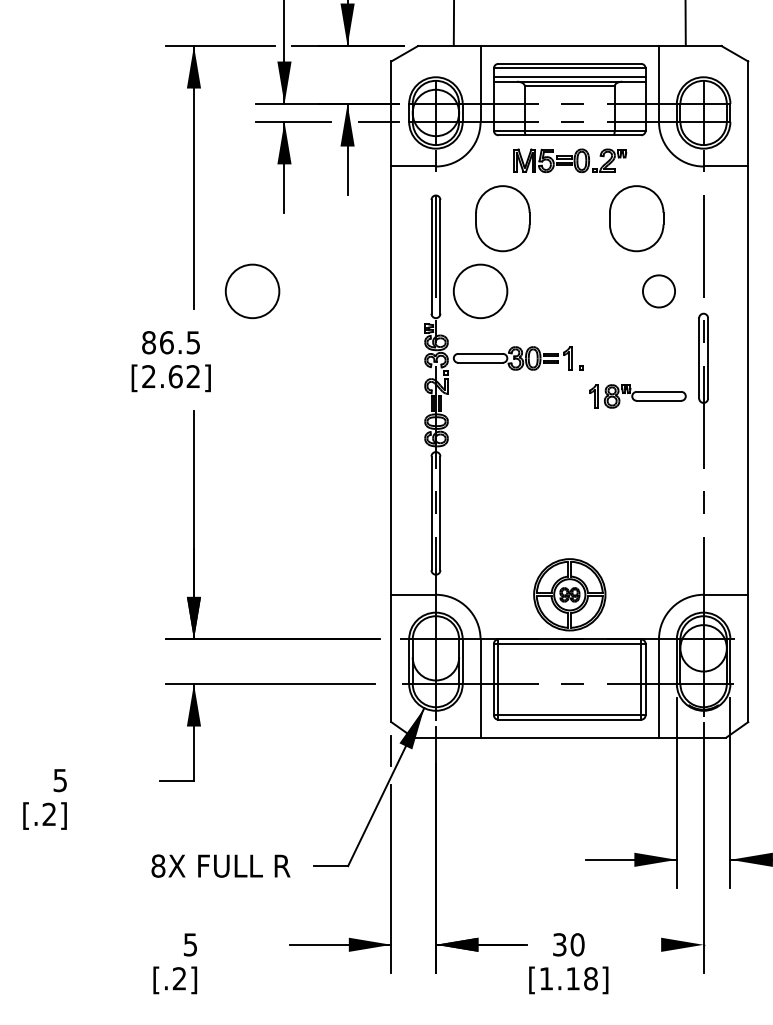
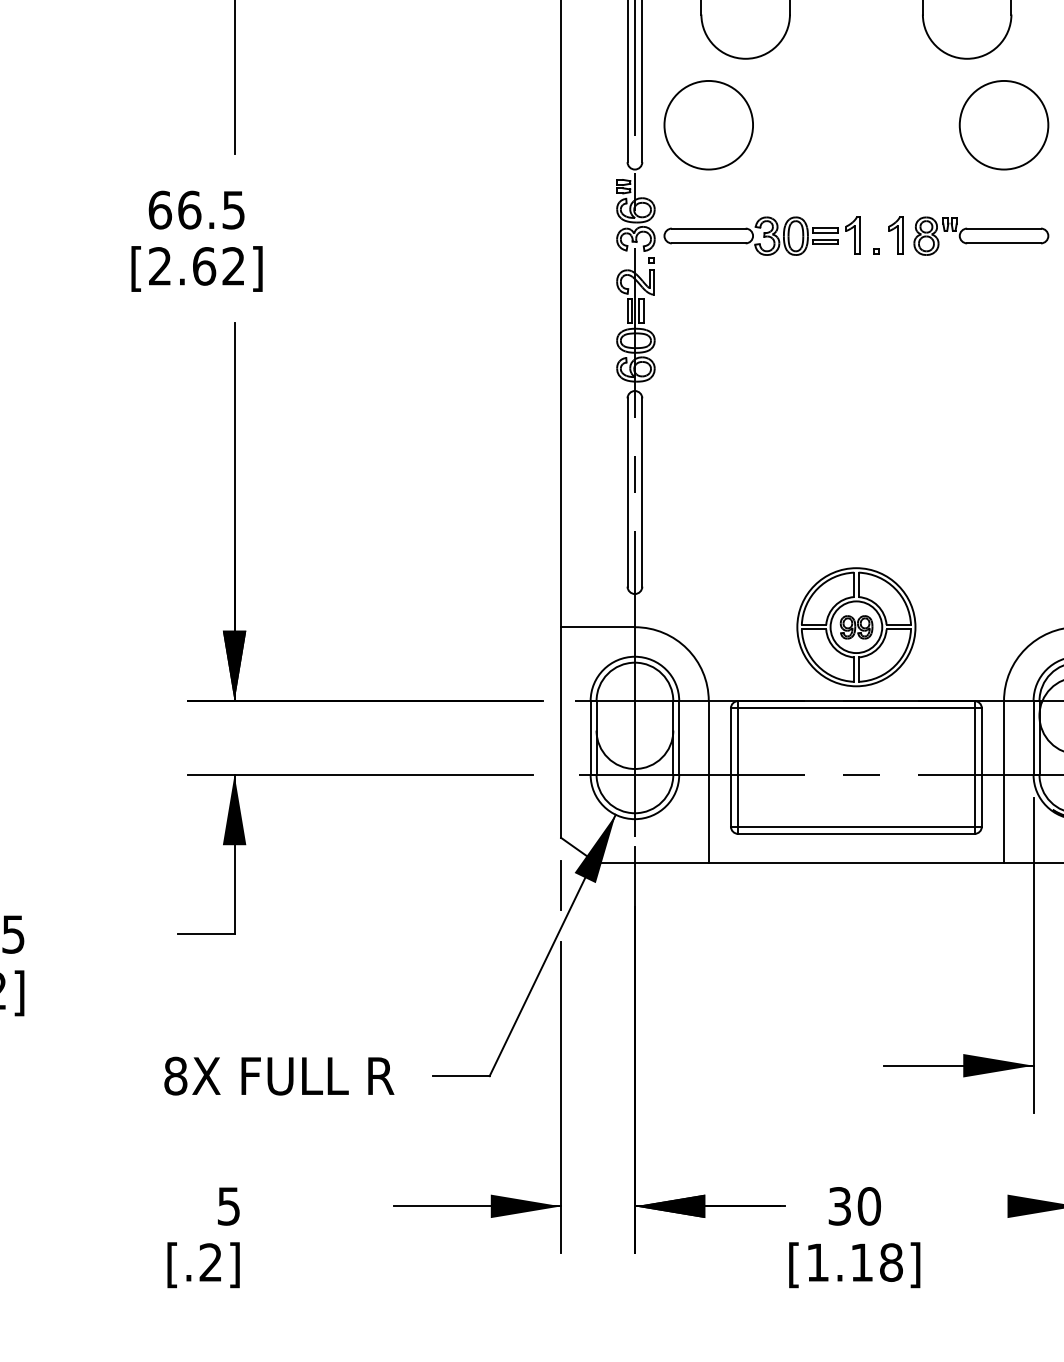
circle: (252, 291) -> (331, 125), removed
circle: (658, 291) -> (1003, 125), size x1.67
text: (149, 342) -> (160, 209), 86.5 -> 66.5
part: (637, 396) -> (968, 236), moved

